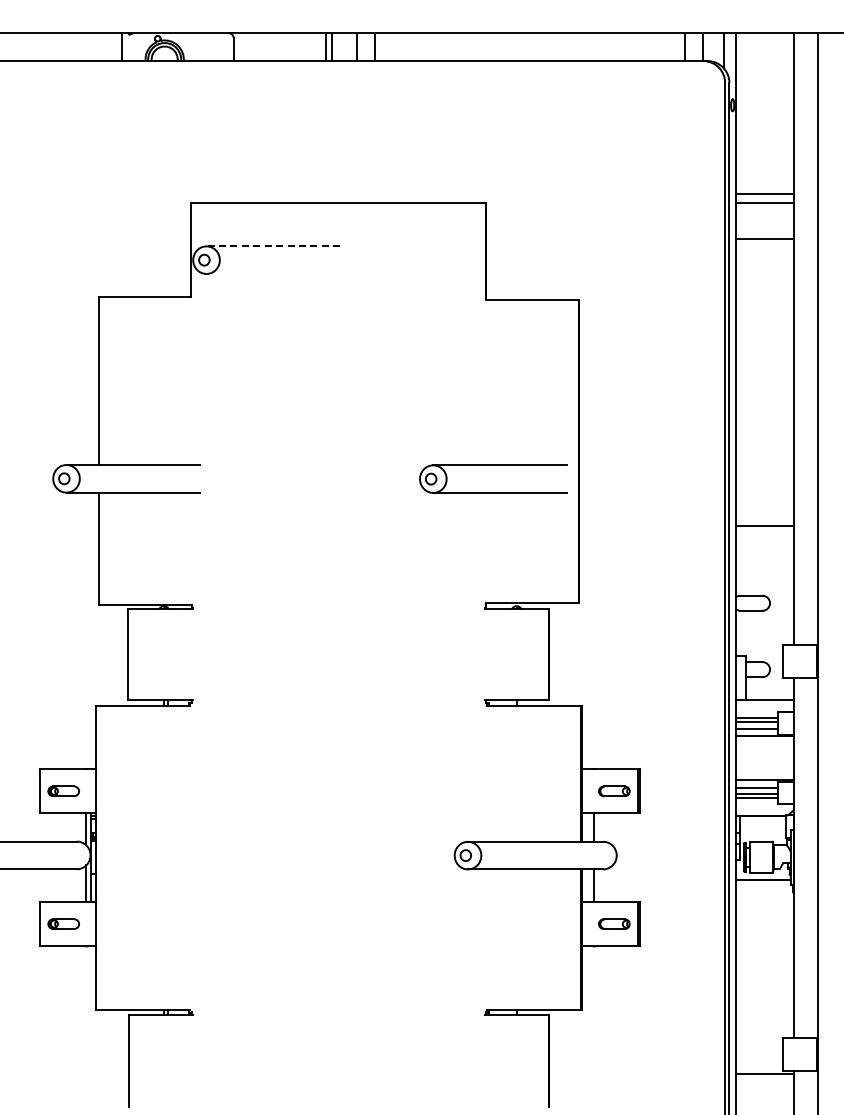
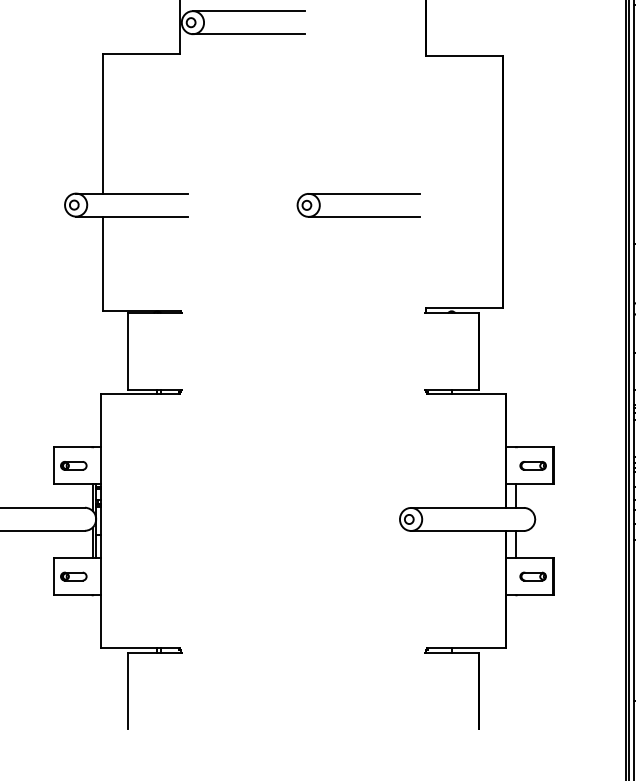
line: (273, 246) -> (248, 11), dashed -> solid
line: (273, 274) -> (248, 34), added
part: (493, 465) -> (358, 193), moved

